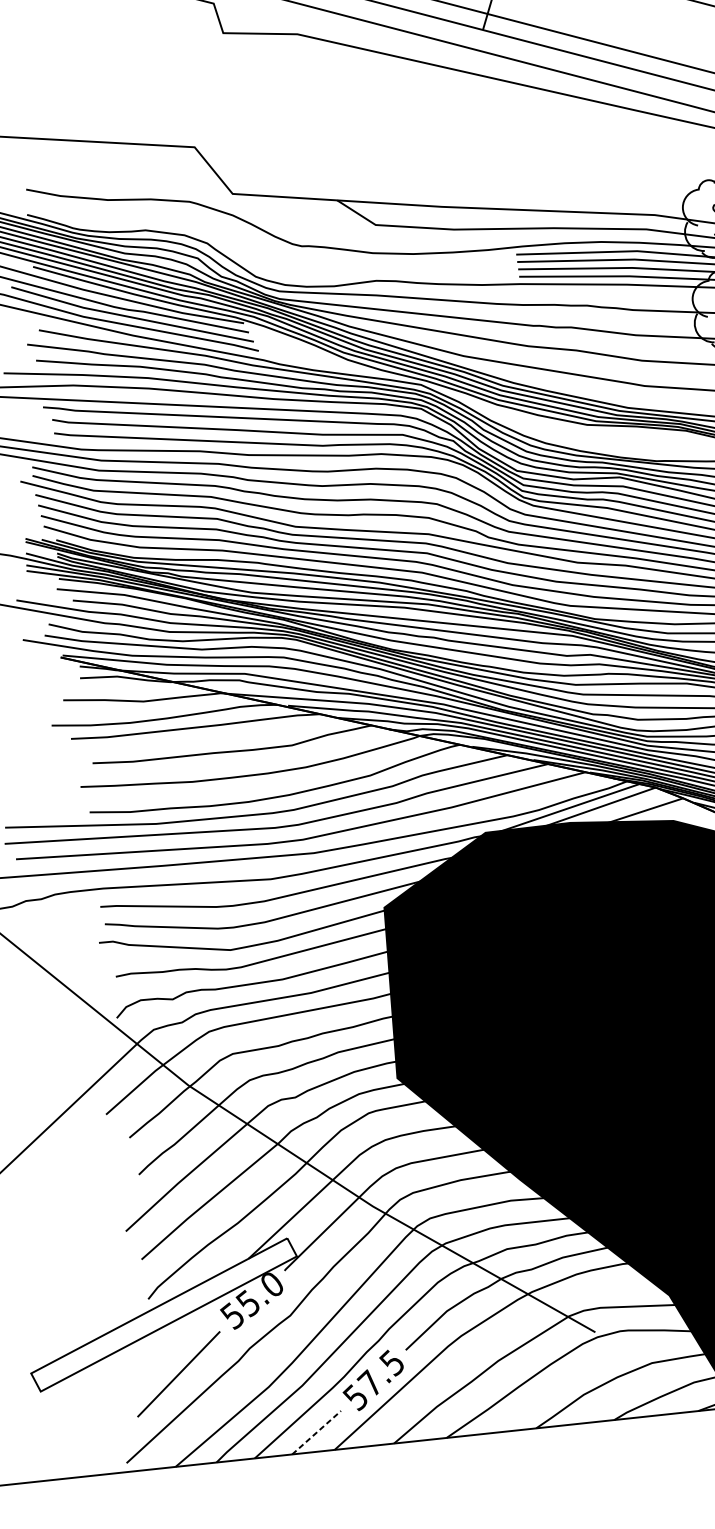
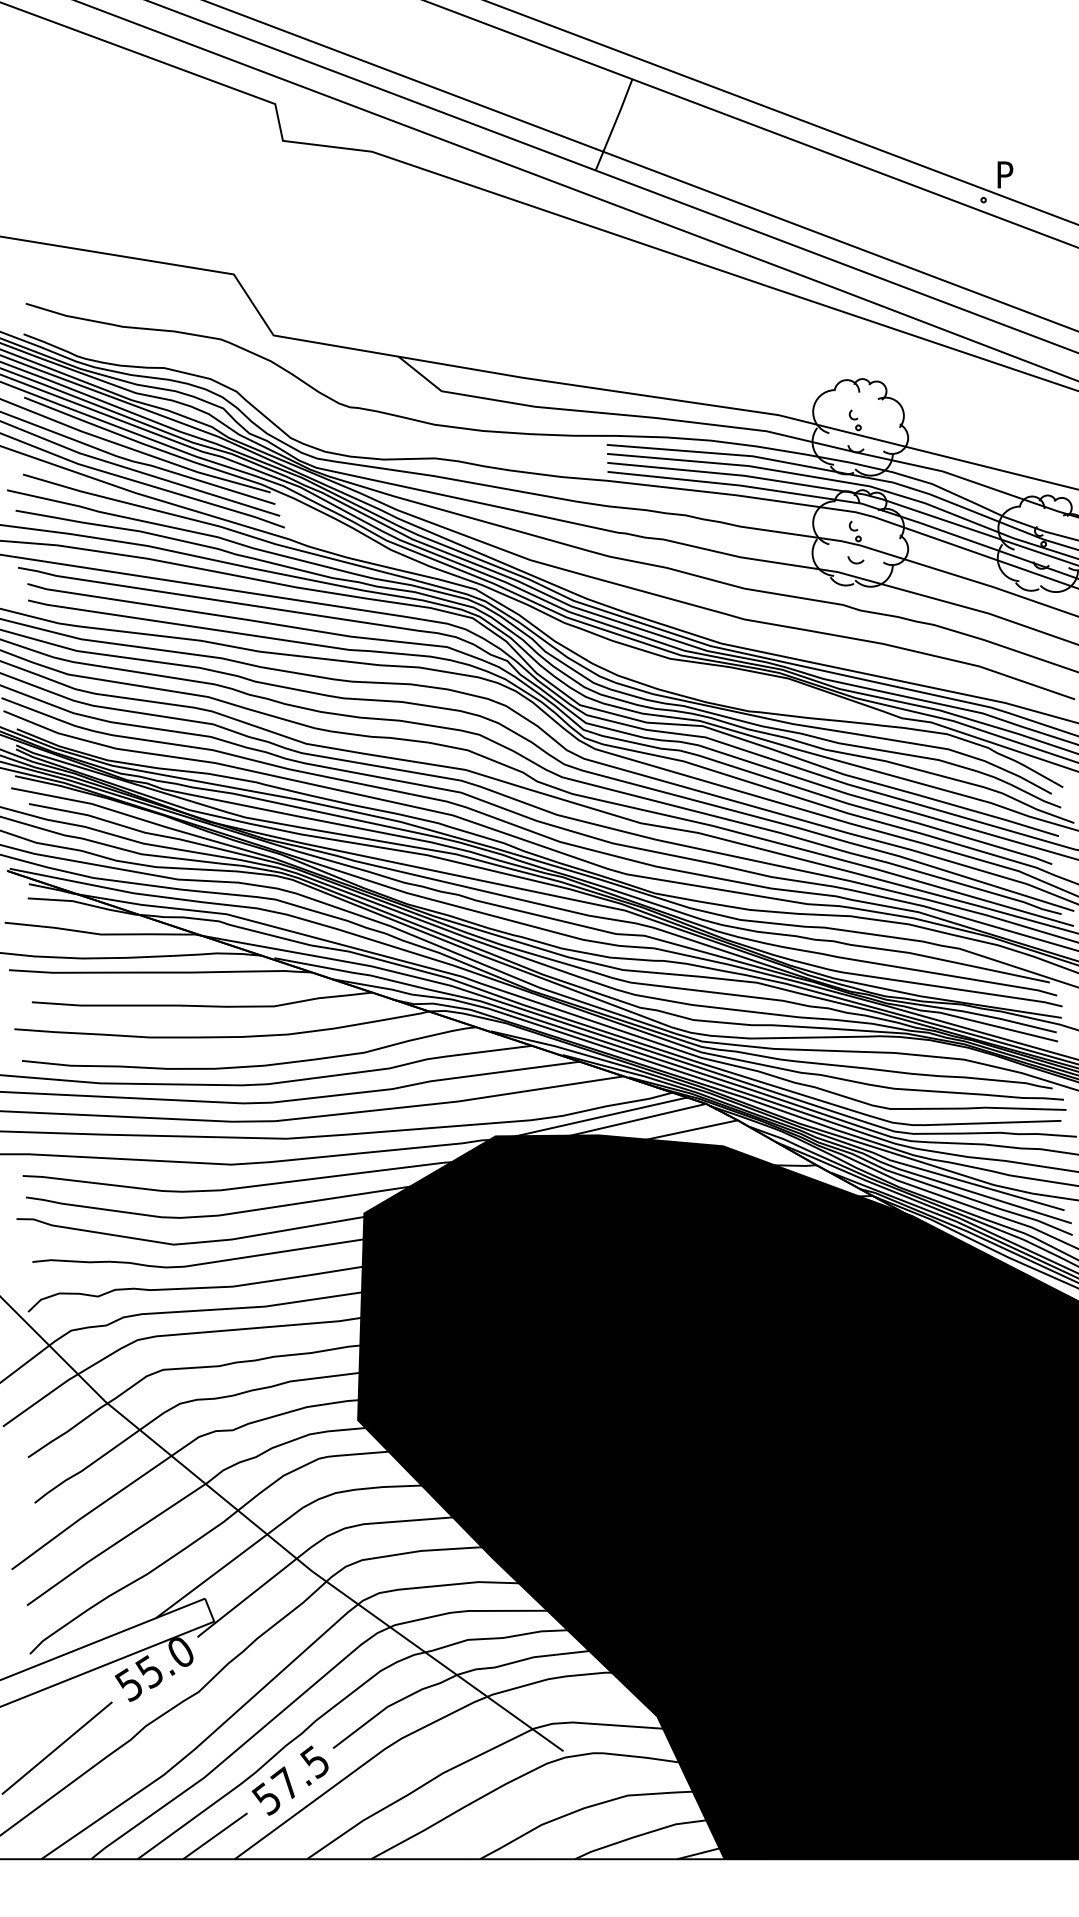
line: (316, 1432) -> (215, 1836), dashed -> solid

